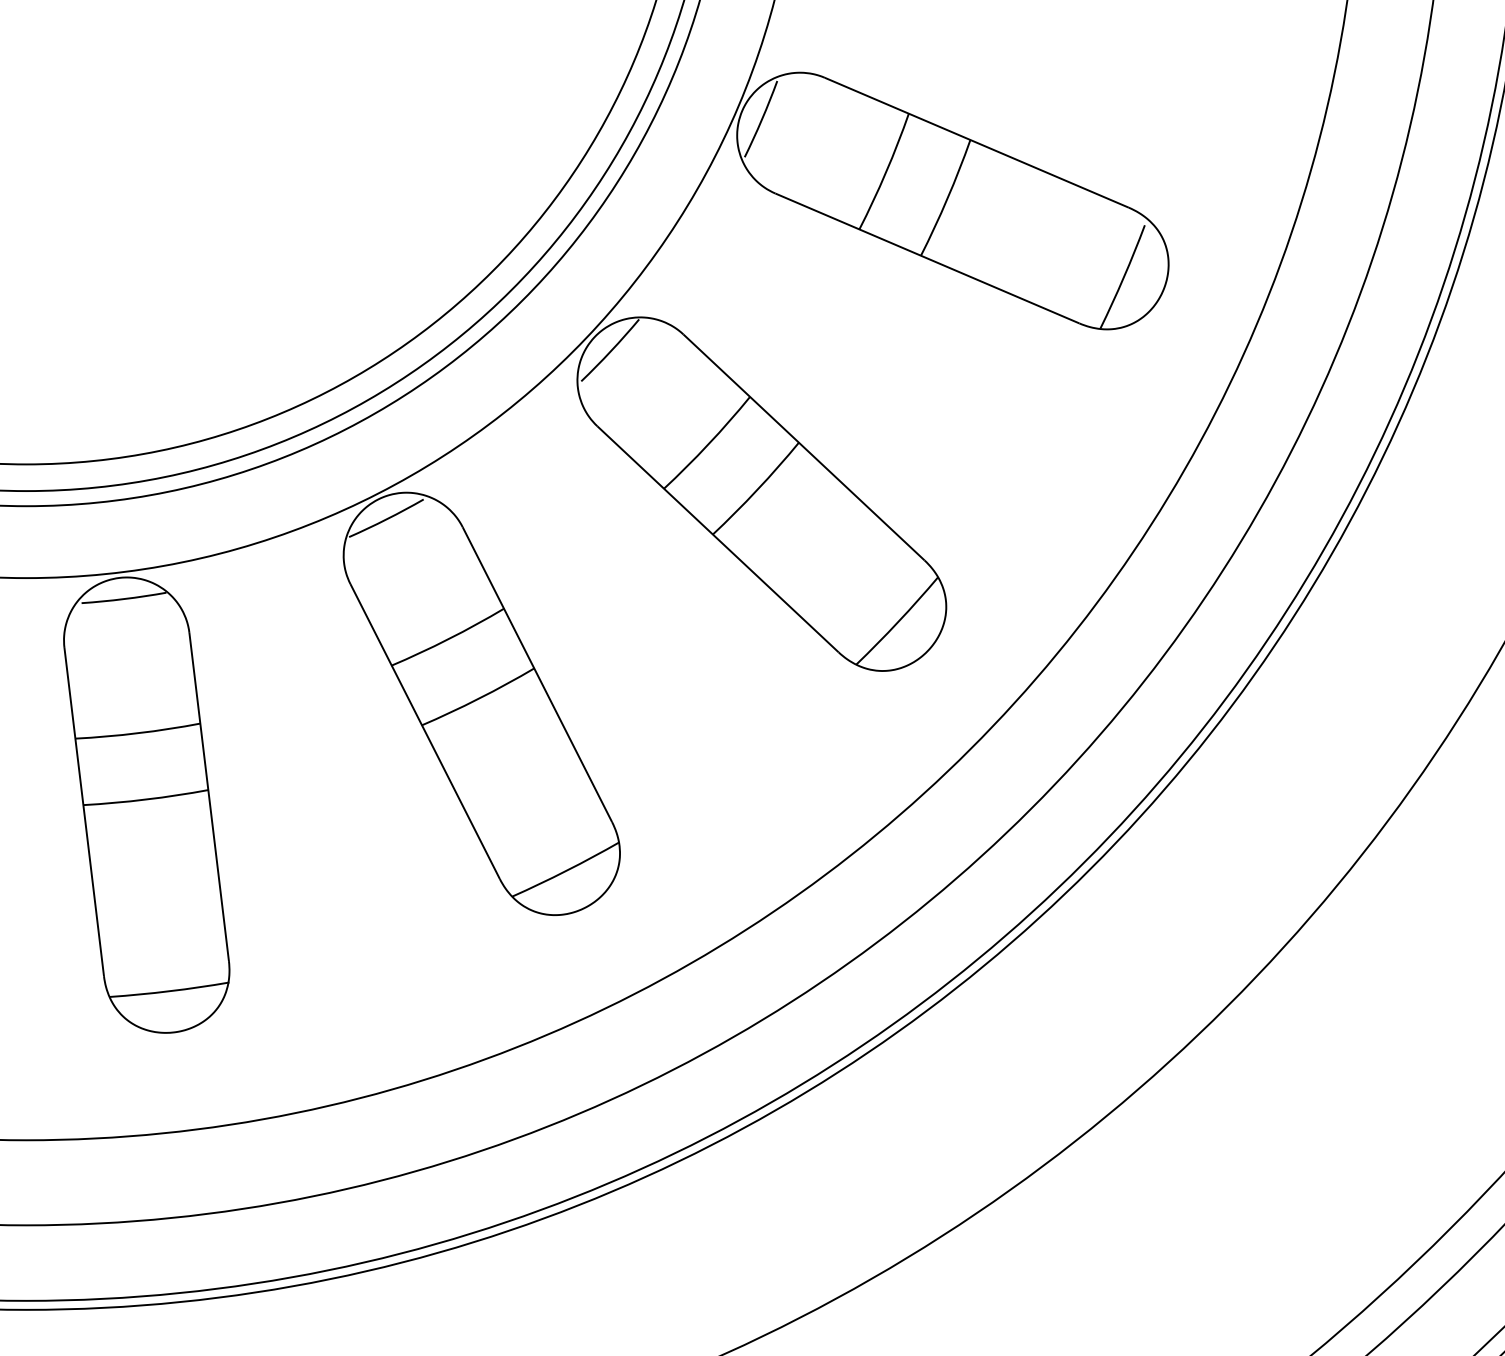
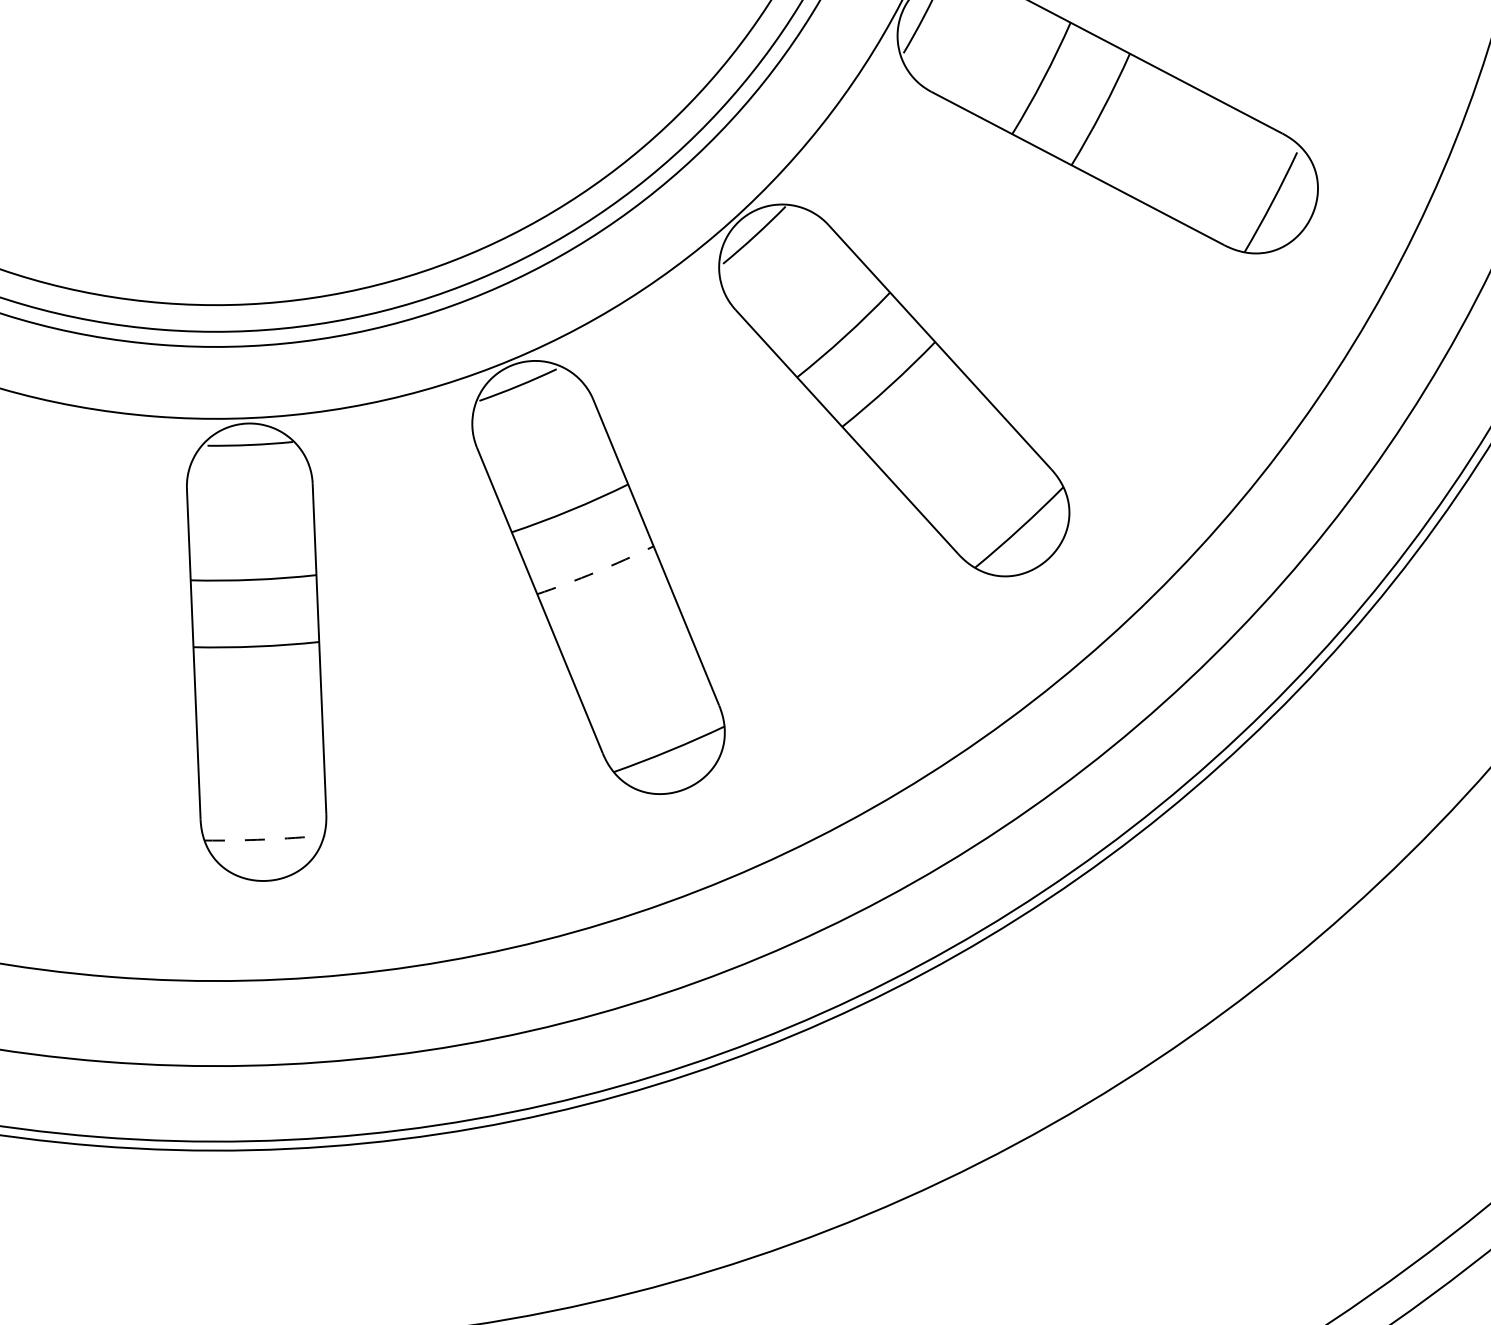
arc: (478, 698) -> (595, 571), solid -> dashed
arc: (169, 991) -> (264, 839), solid -> dashed

